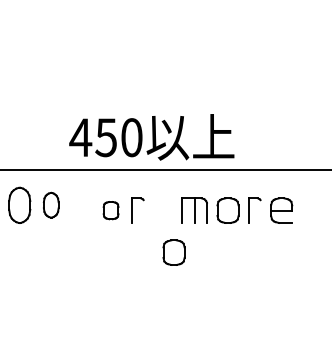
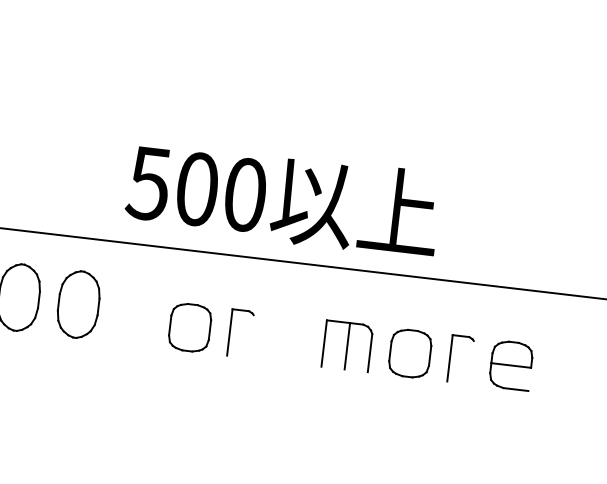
text: (92, 137) -> (171, 185), 450 -> 500
part: (50, 204) -> (77, 302), size x1.43
part: (110, 210) -> (188, 327), size x1.43
part: (173, 252) -> (298, 420), removed

